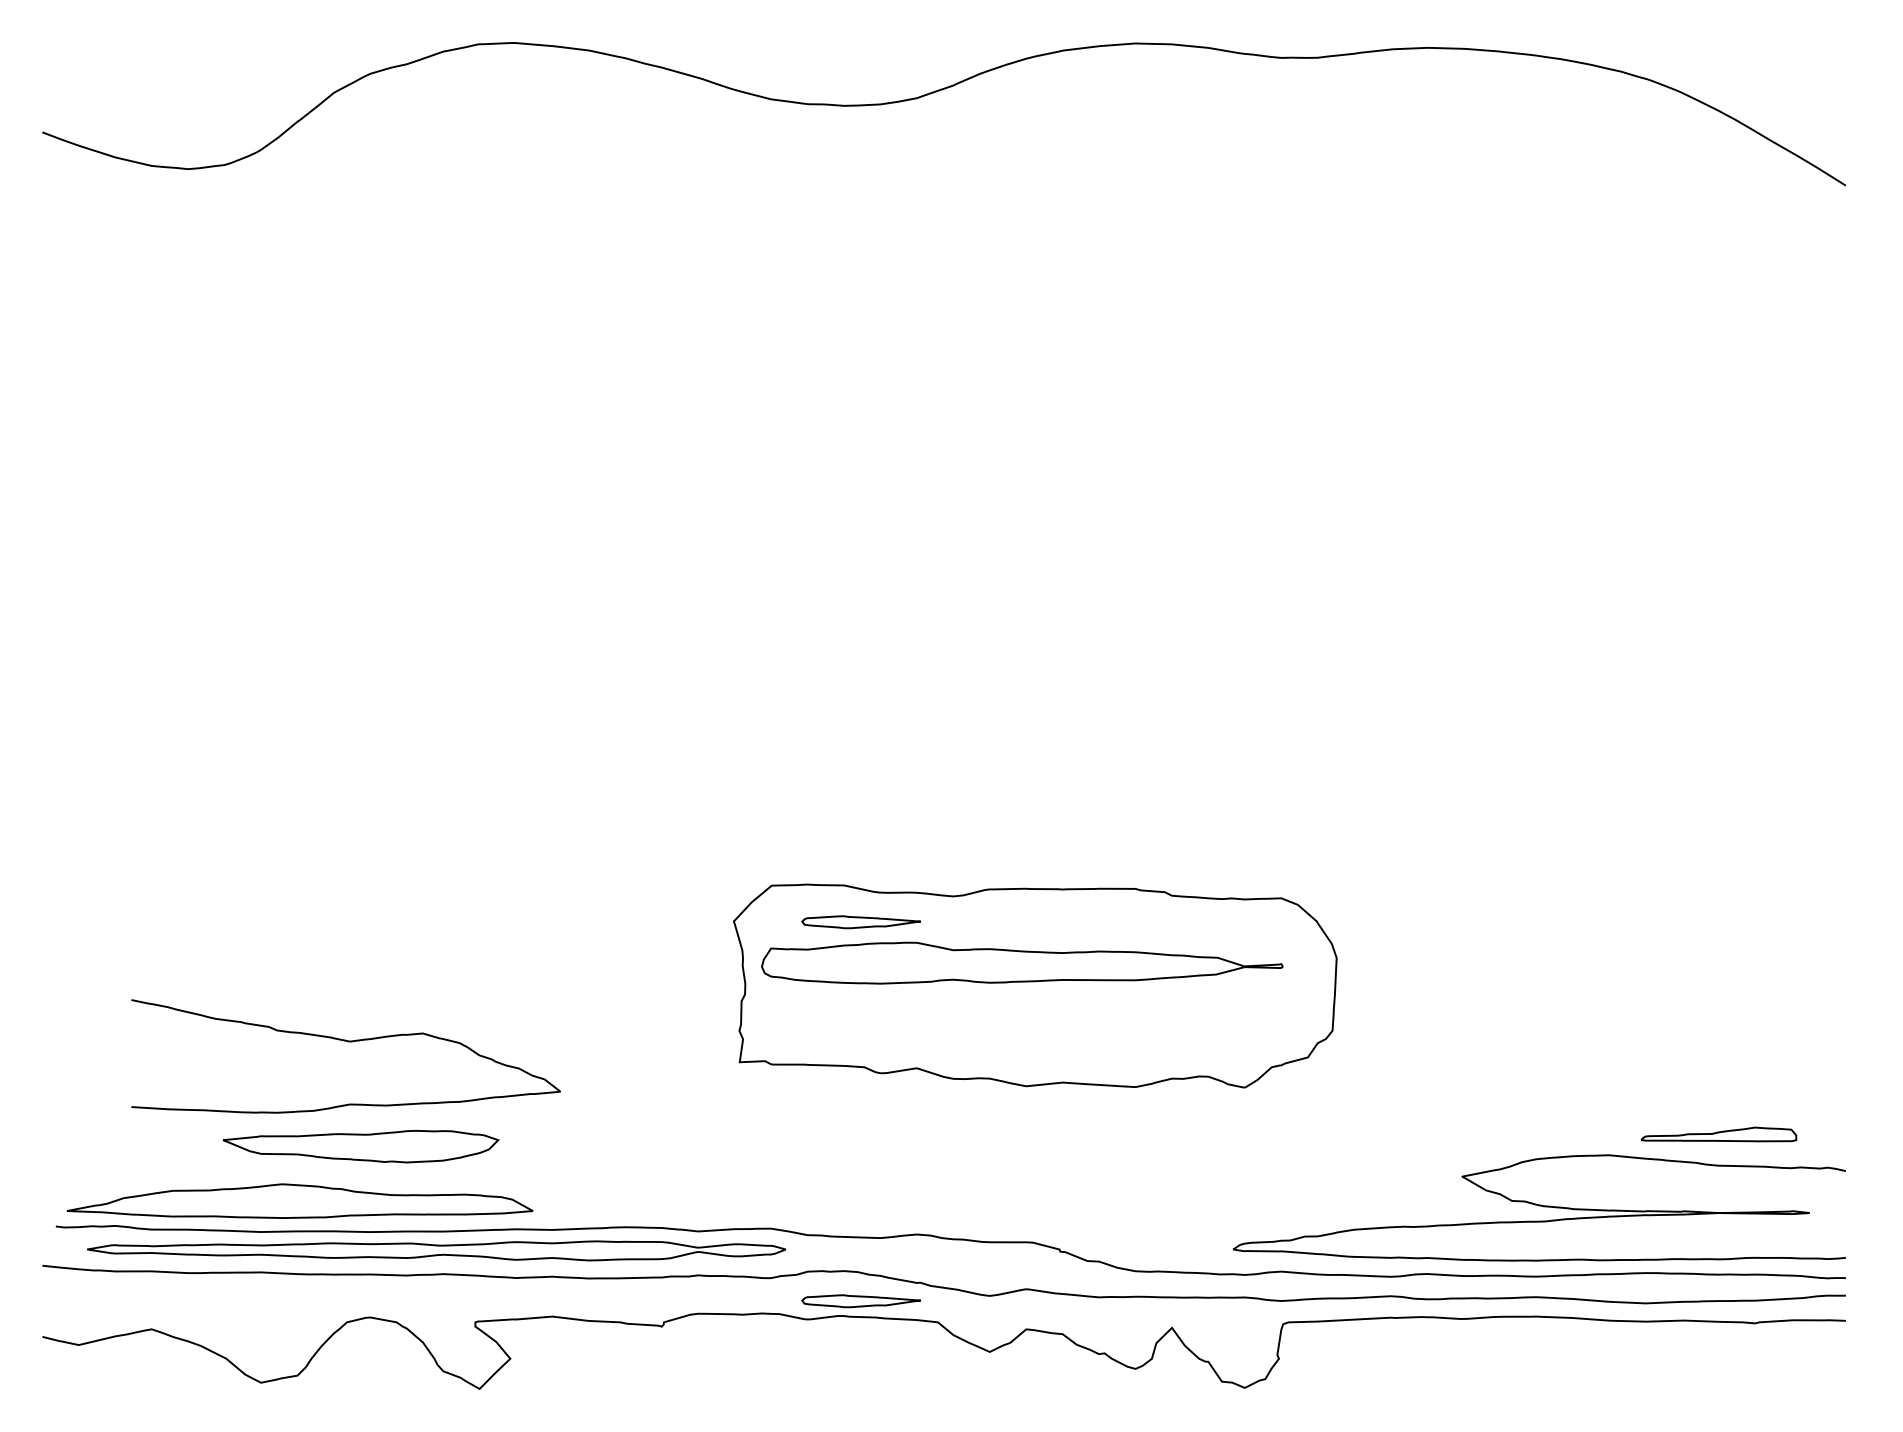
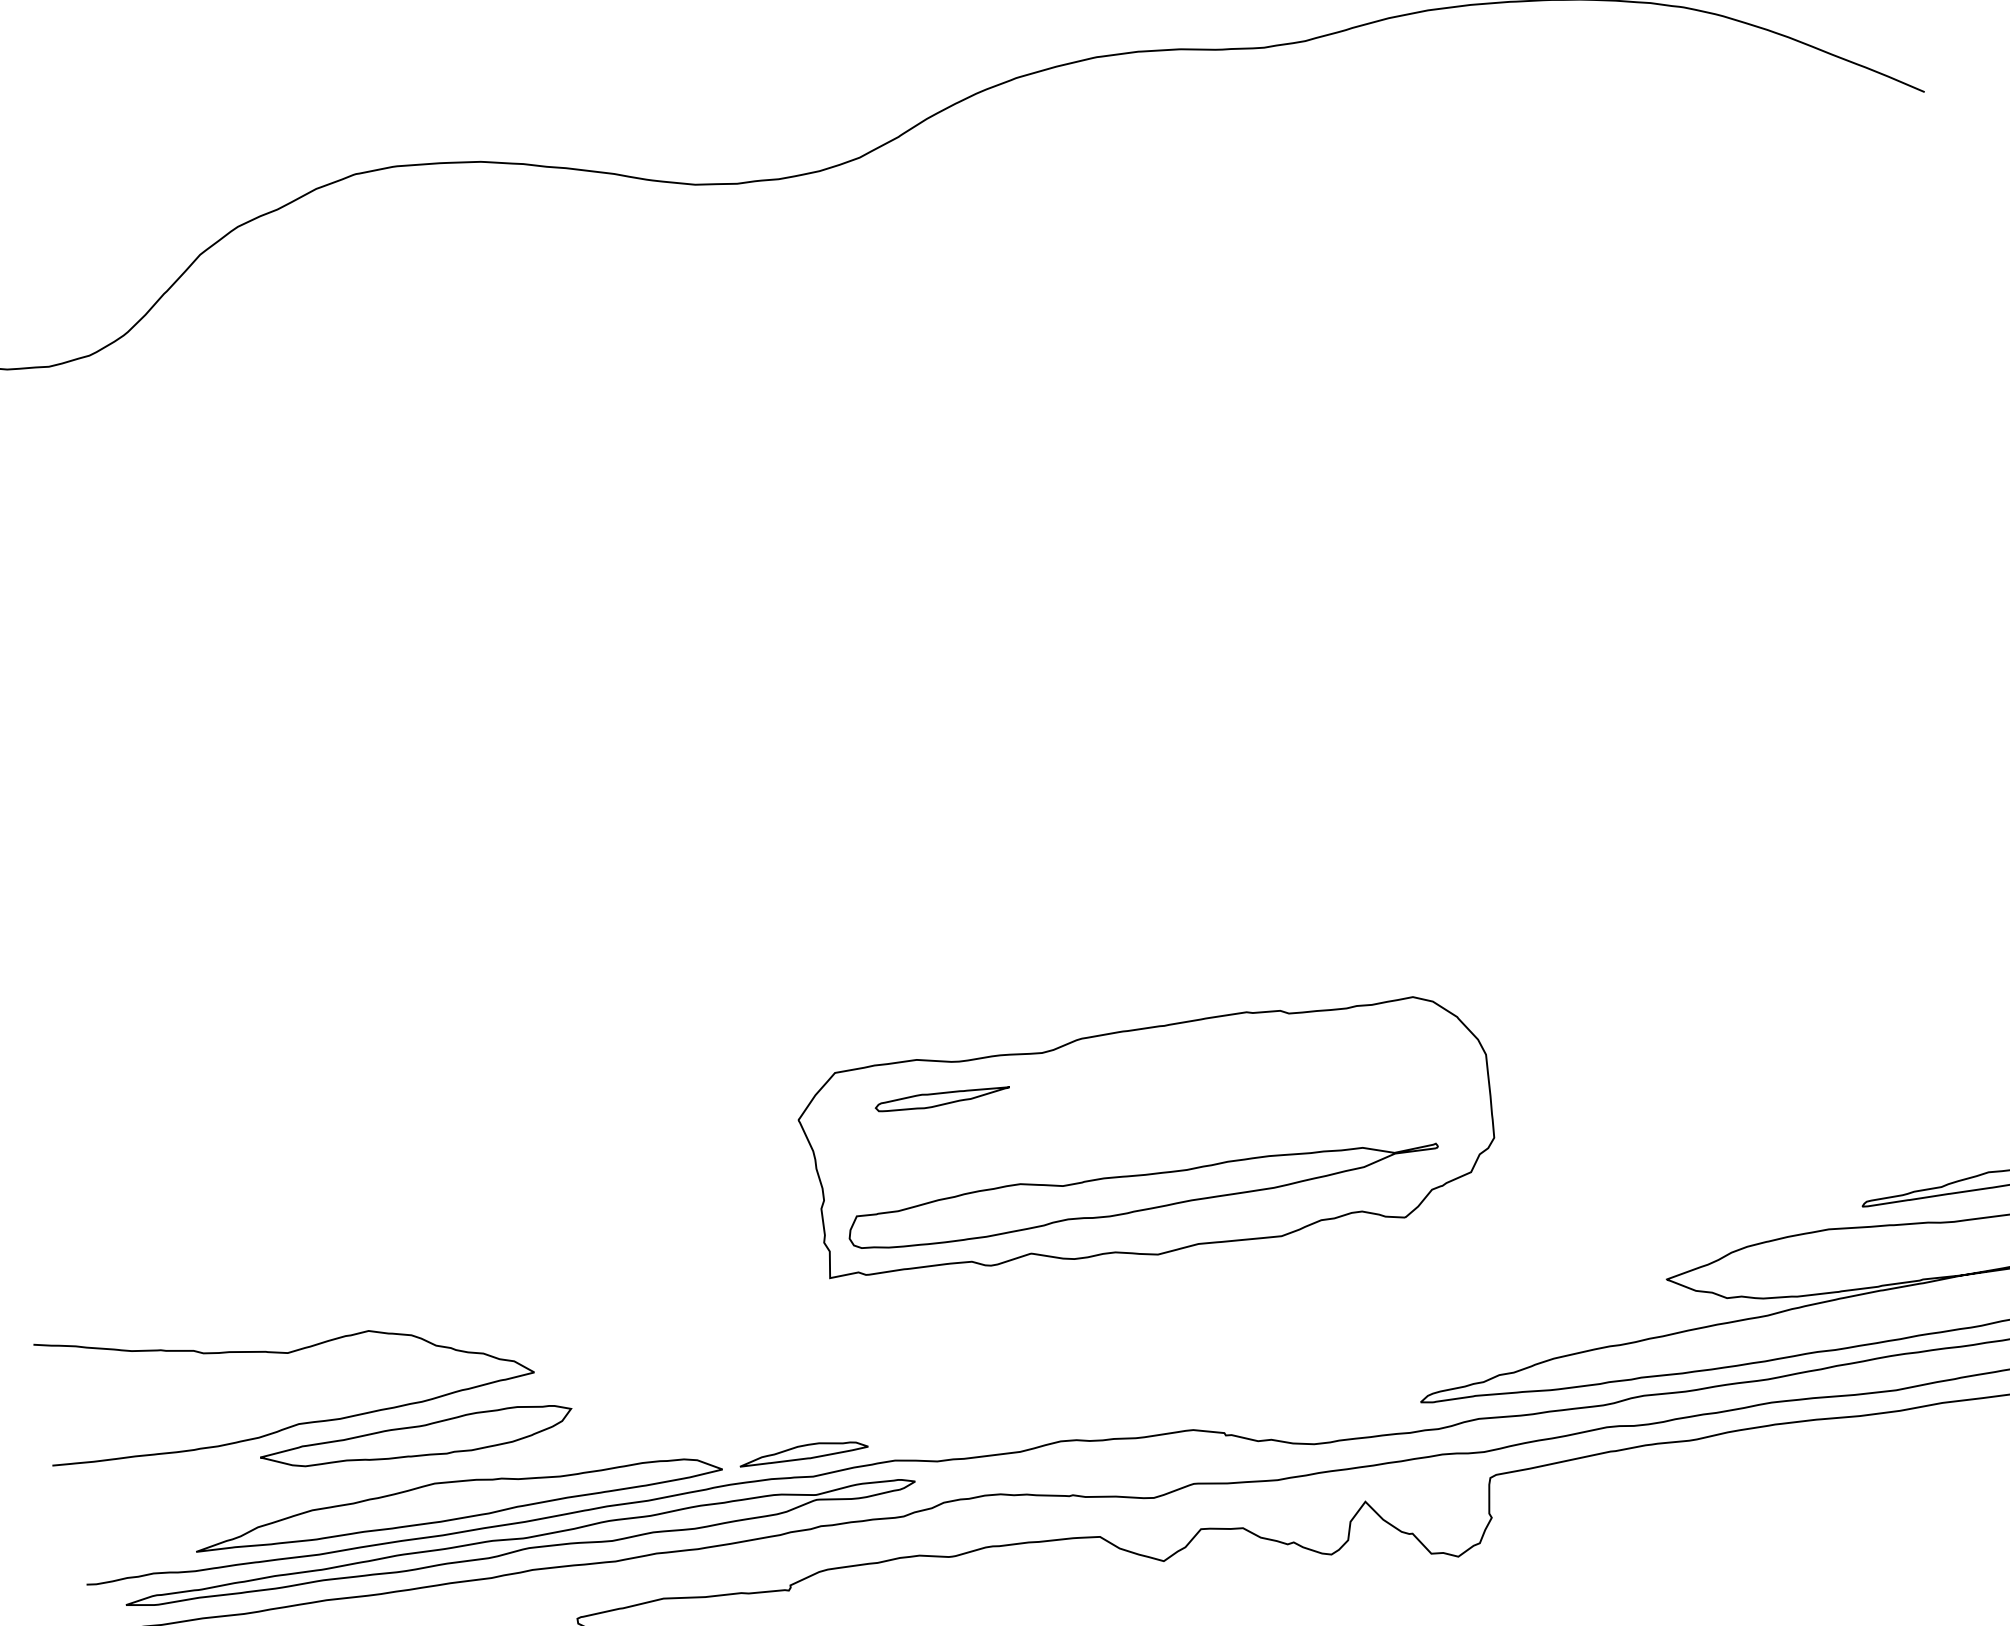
part: (1022, 962) -> (1143, 1187), moved
curve: (348, 1042) -> (286, 1354), moved
part: (299, 1200) -> (456, 1498), moved
part: (693, 1209) -> (803, 1452), added
part: (860, 1301) -> (1008, 1527), removed

